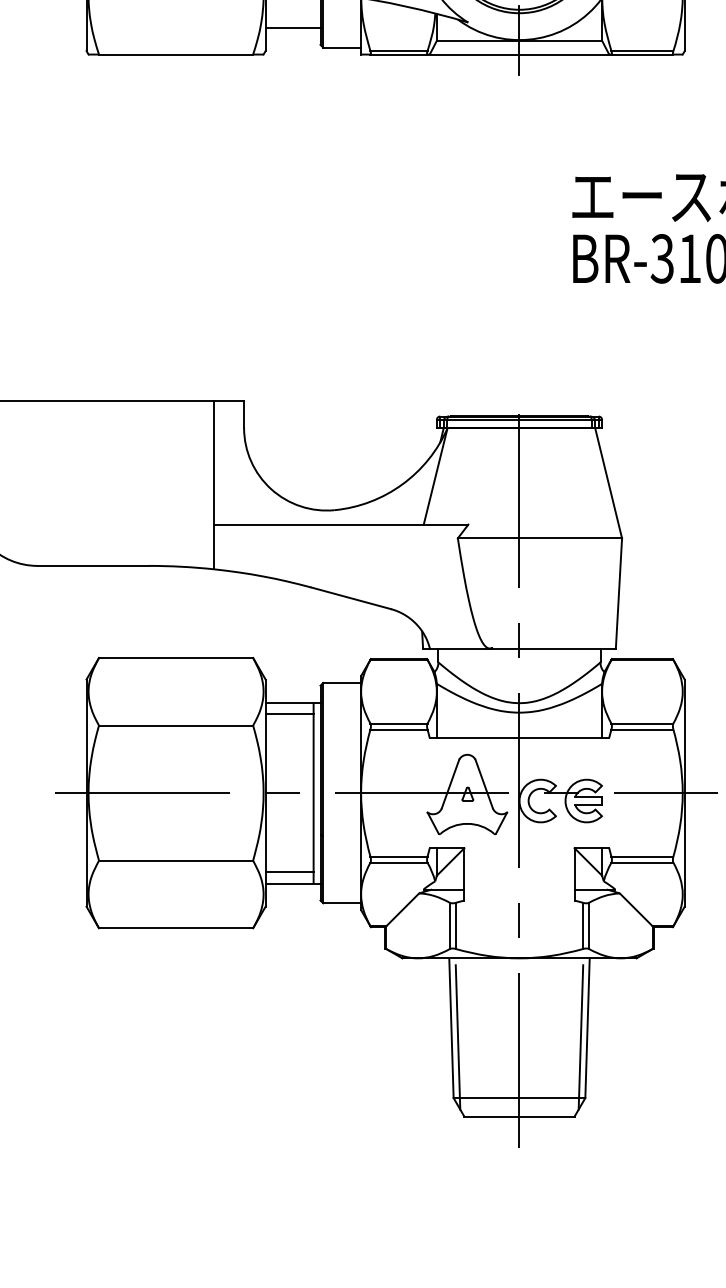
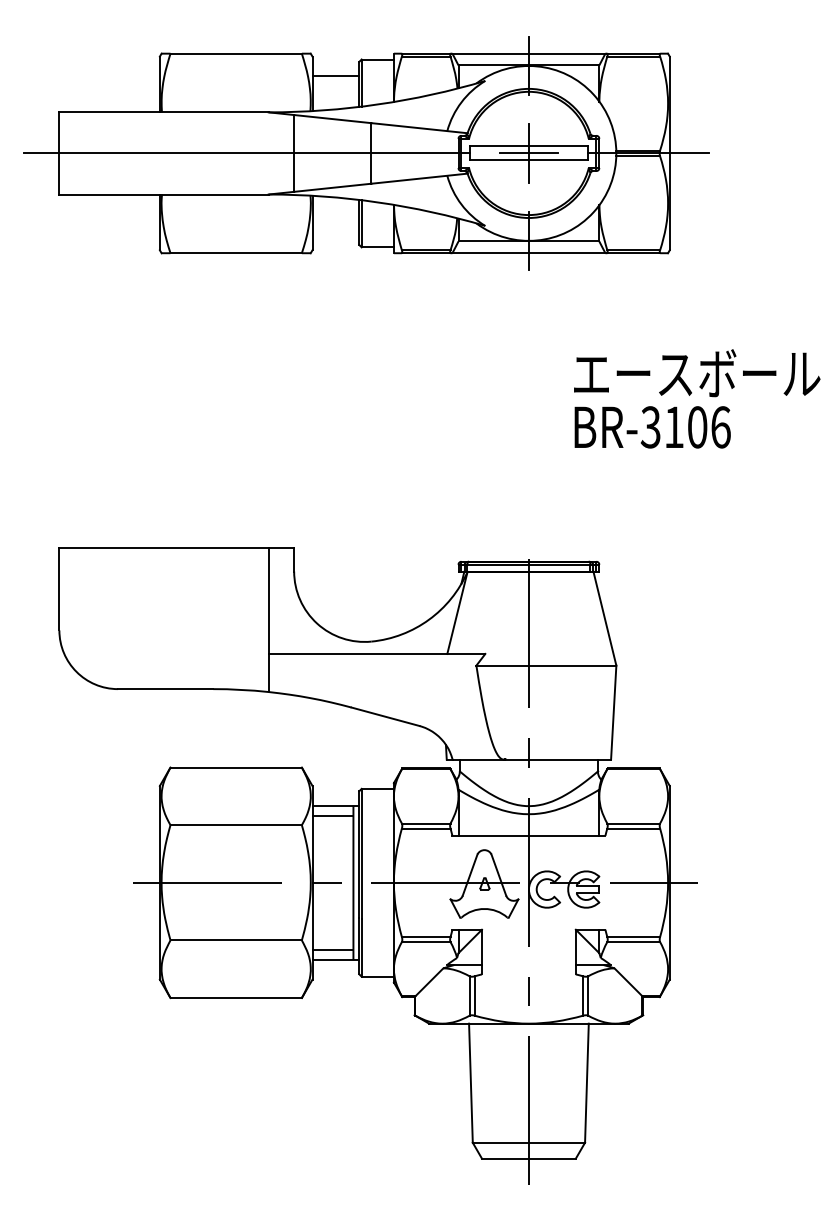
line: (292, 27) -> (335, 230), removed
line: (457, 1036) -> (476, 1090), removed
line: (581, 1036) -> (581, 1090), removed

